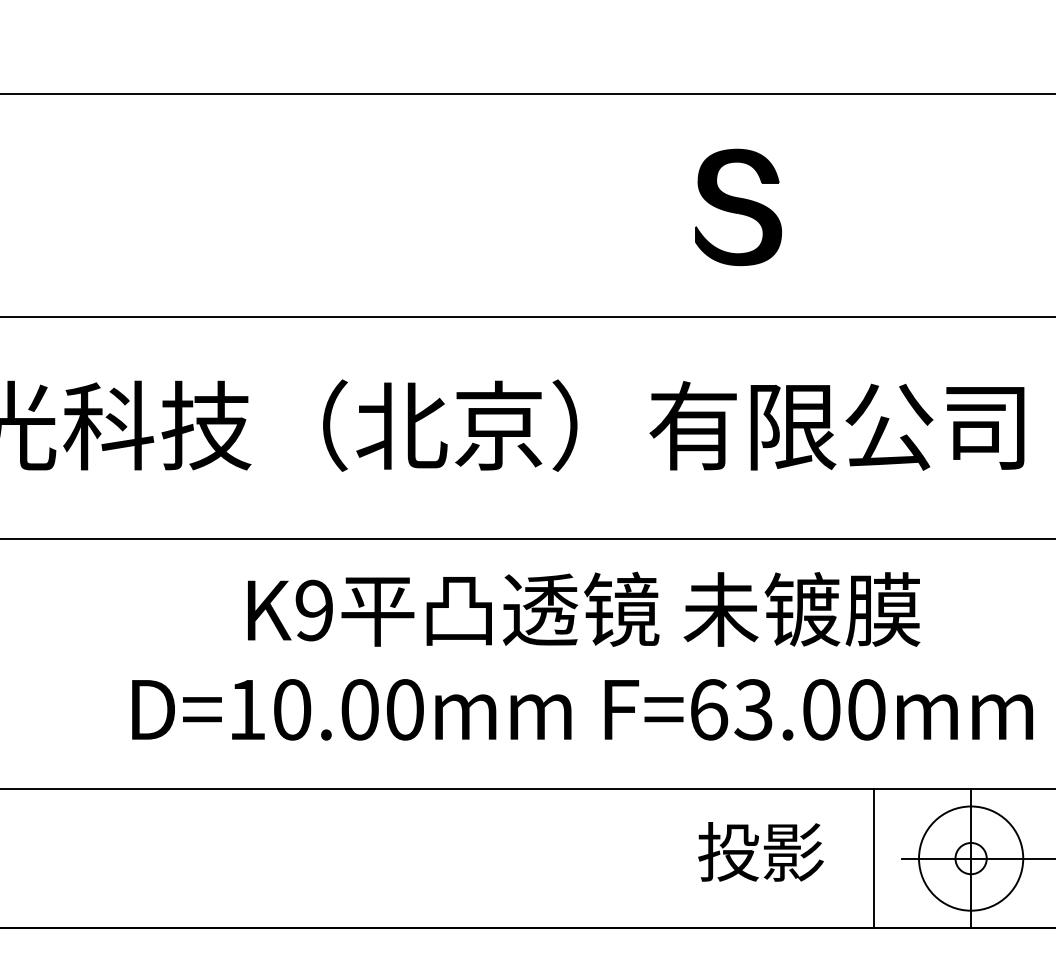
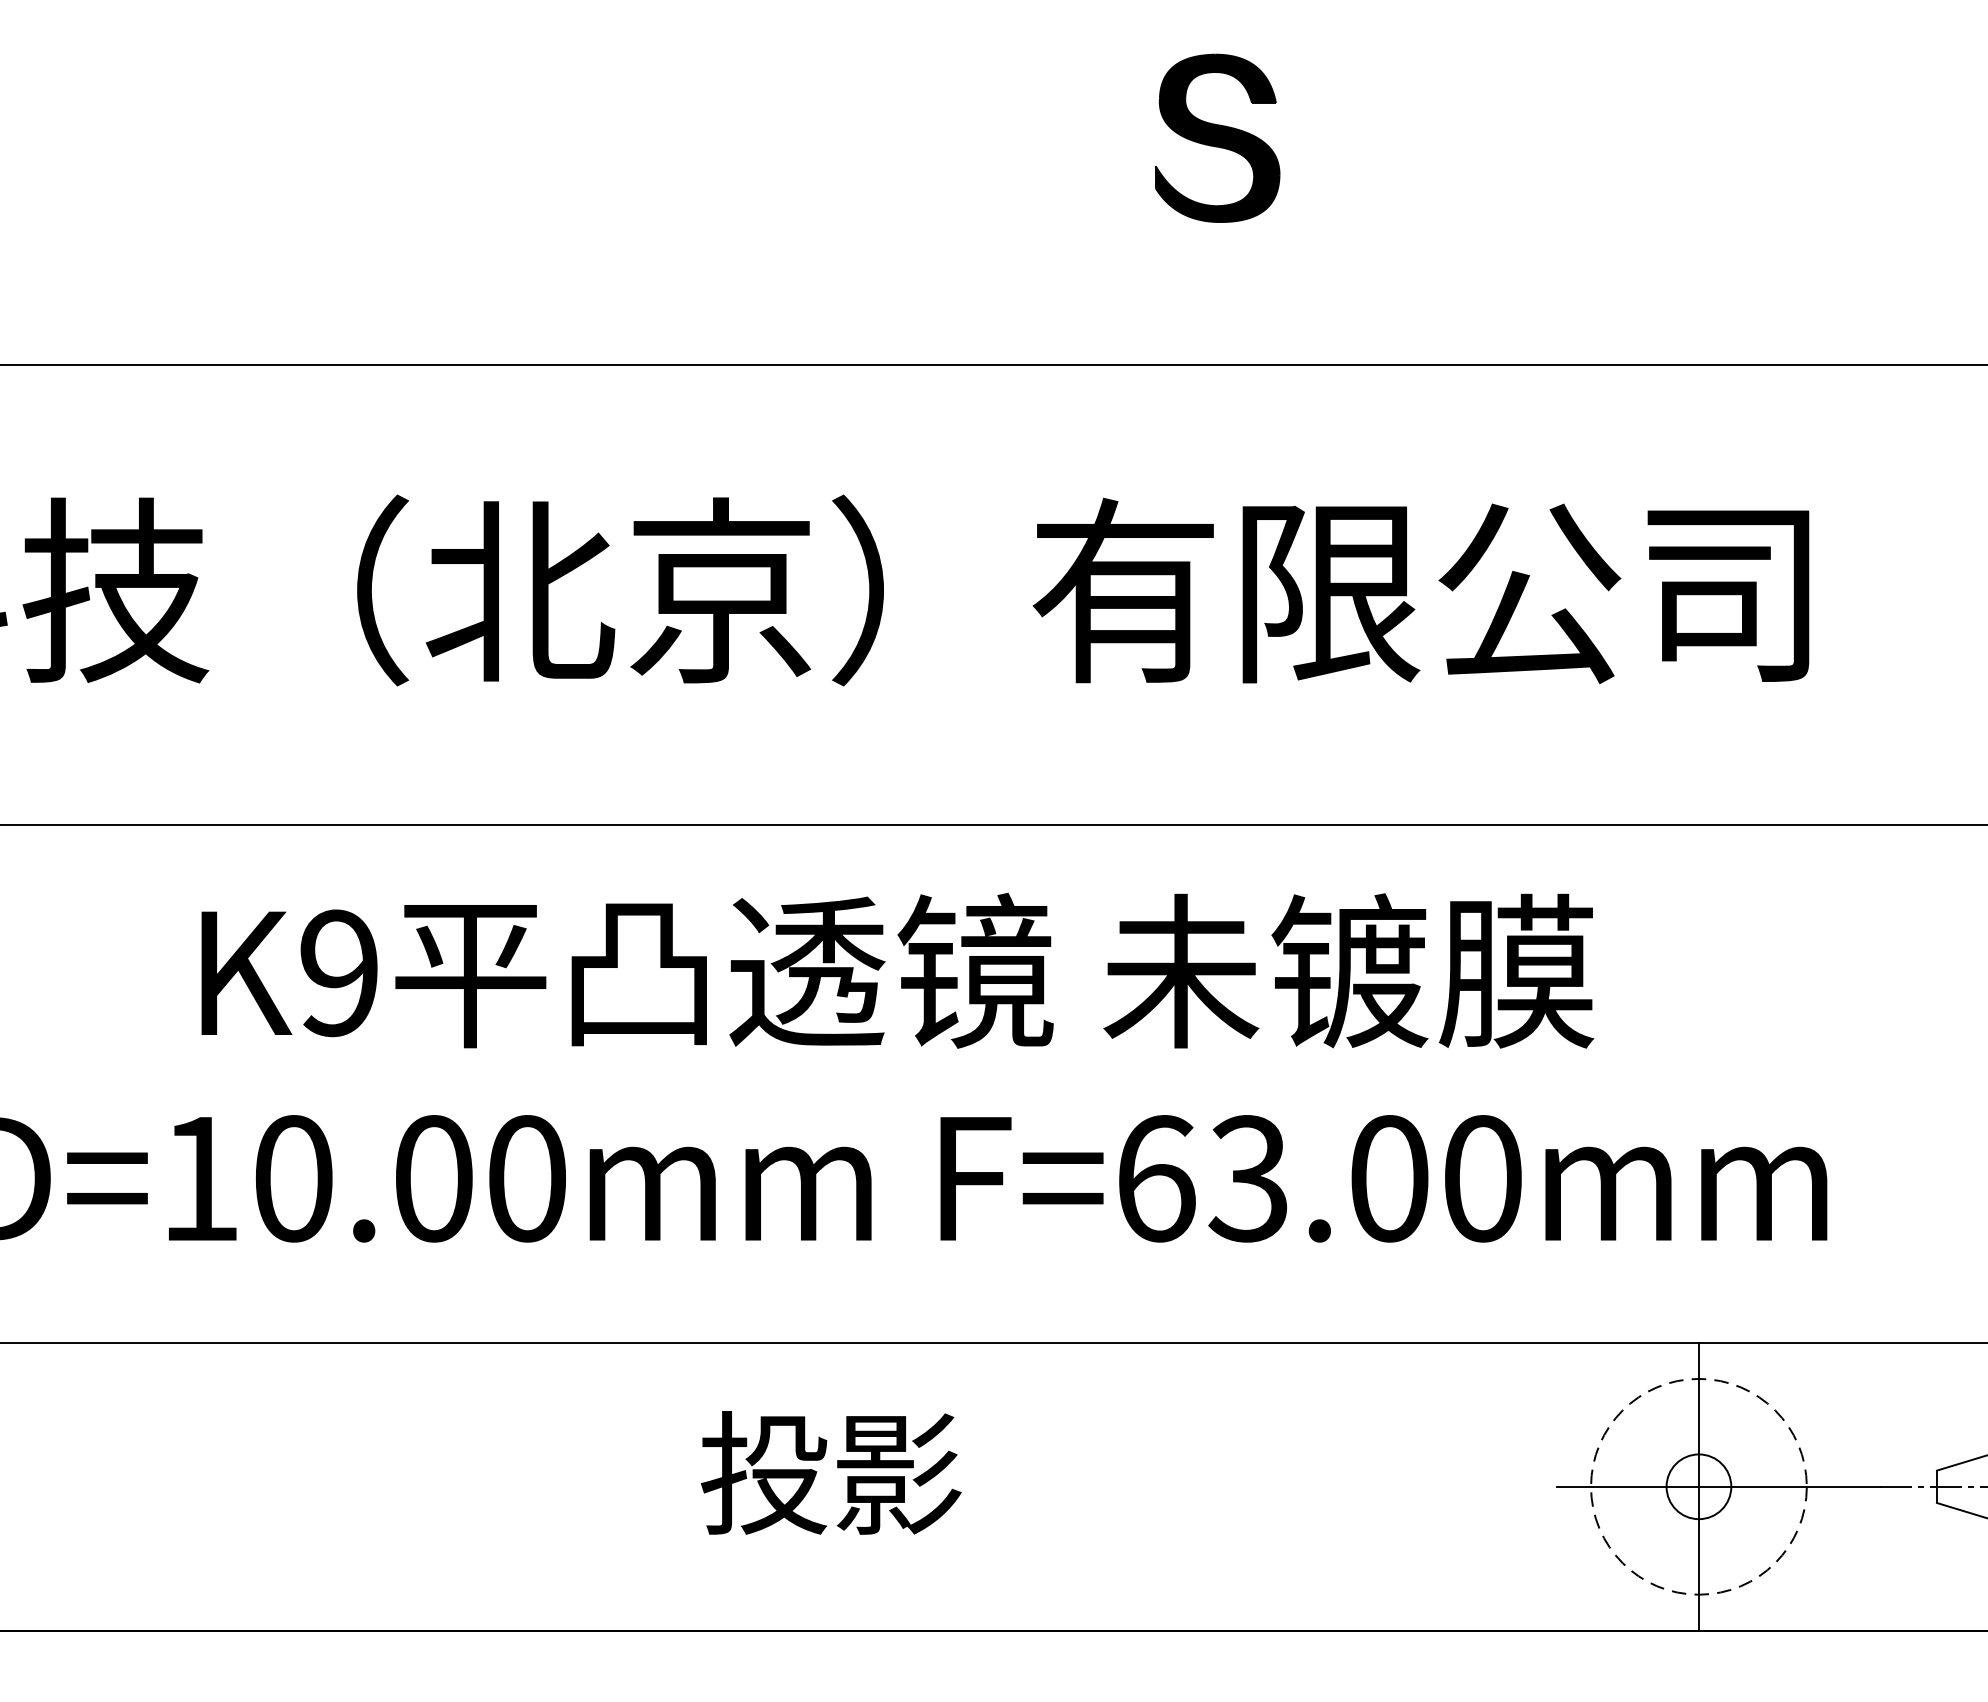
part: (738, 206) -> (1217, 136), size x0.7
text: (760, 851) -> (830, 1472), moved
line: (873, 858) -> (1496, 1486), removed
circle: (971, 858) -> (1699, 1486), solid -> dashed

